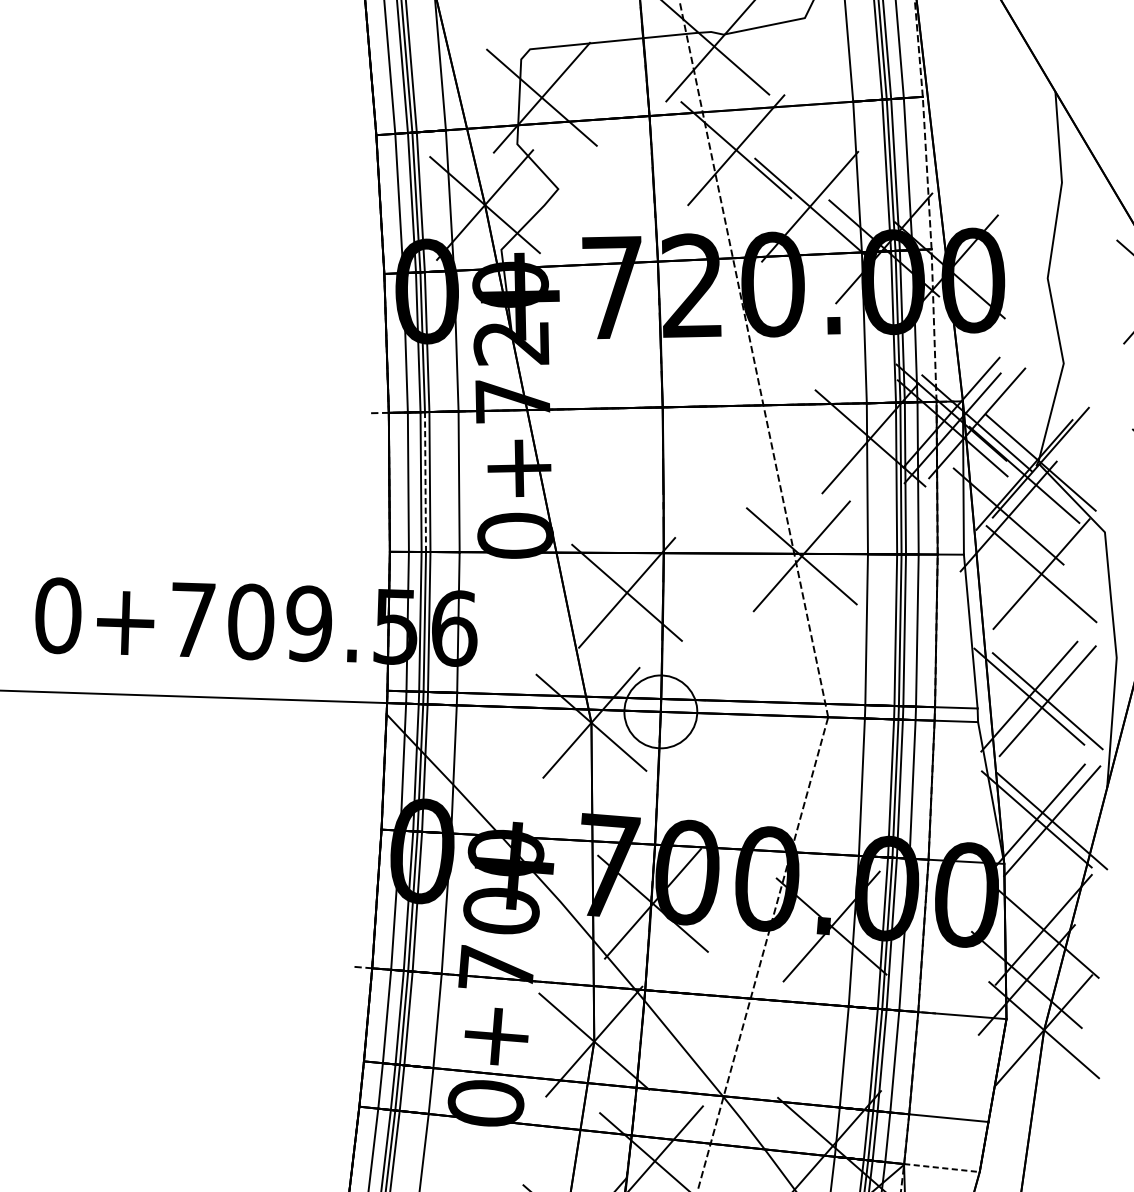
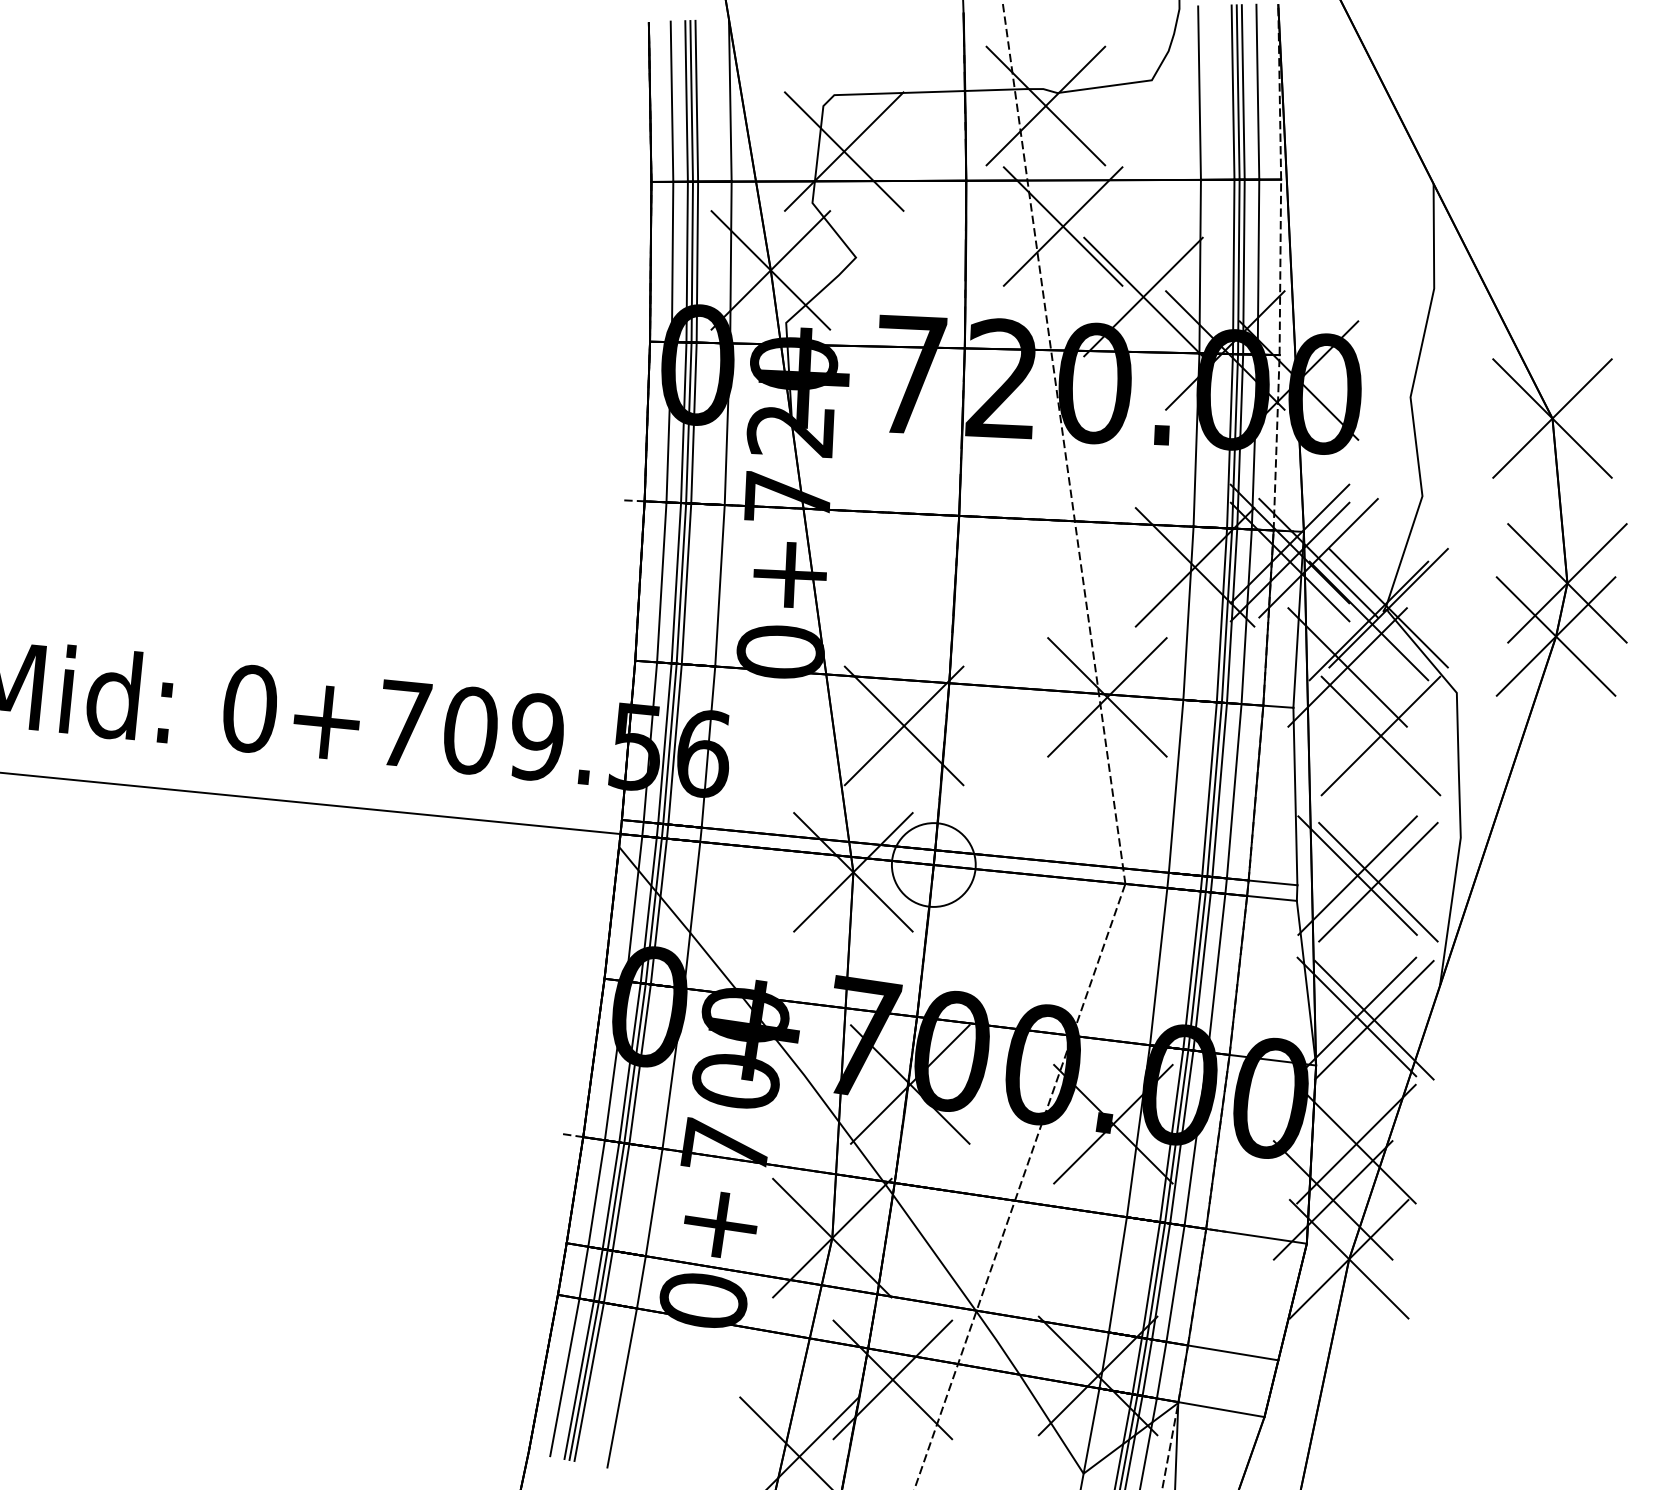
line: (425, 482) -> (681, 583), dashed -> solid
line: (941, 1167) -> (1221, 1409), dashed -> solid

